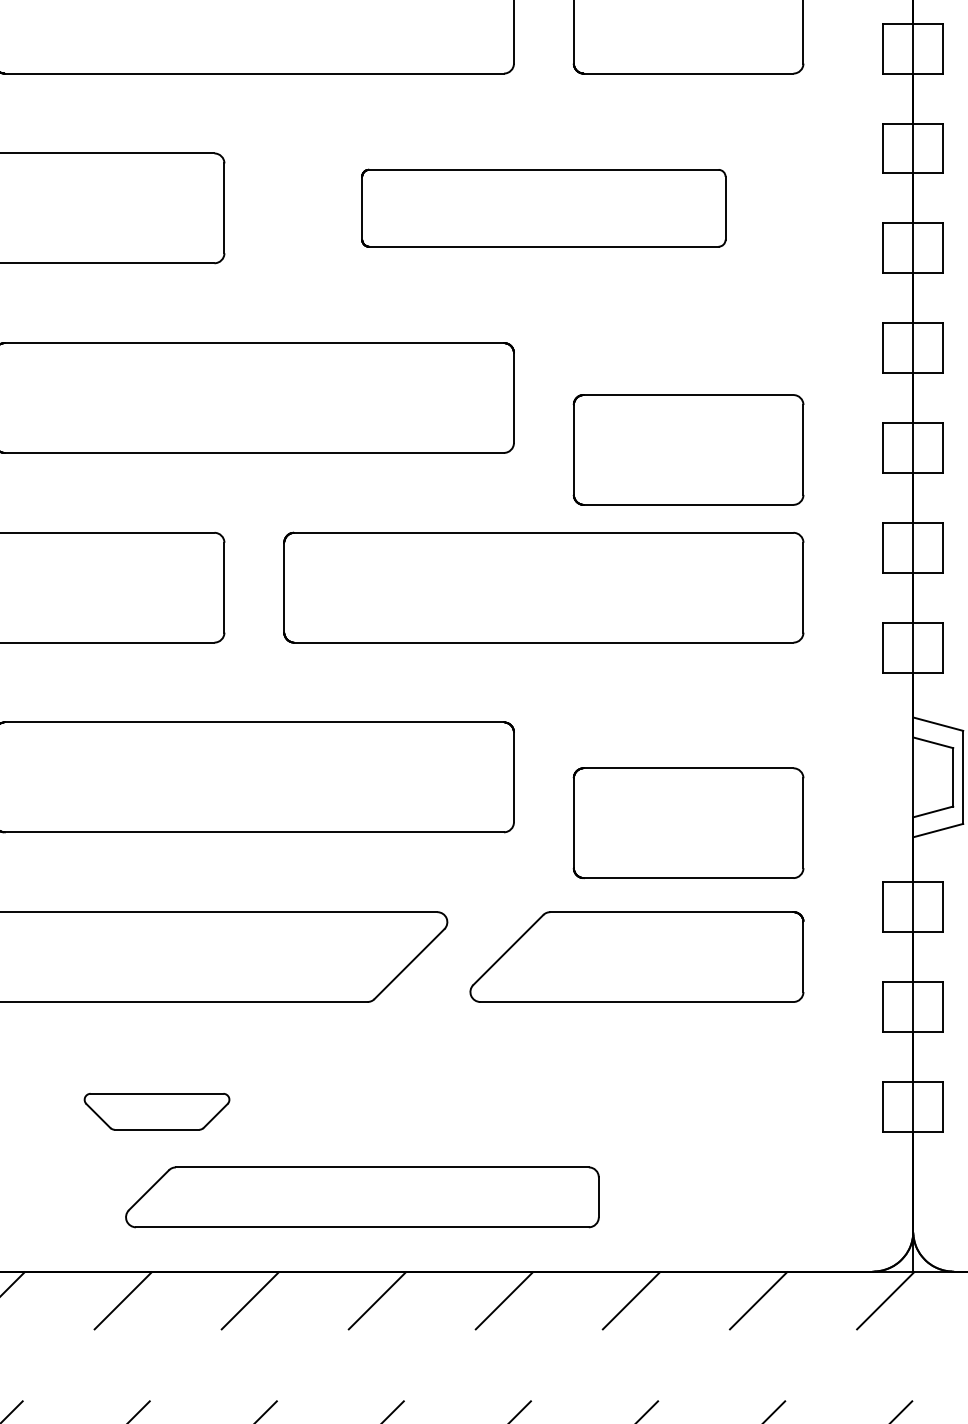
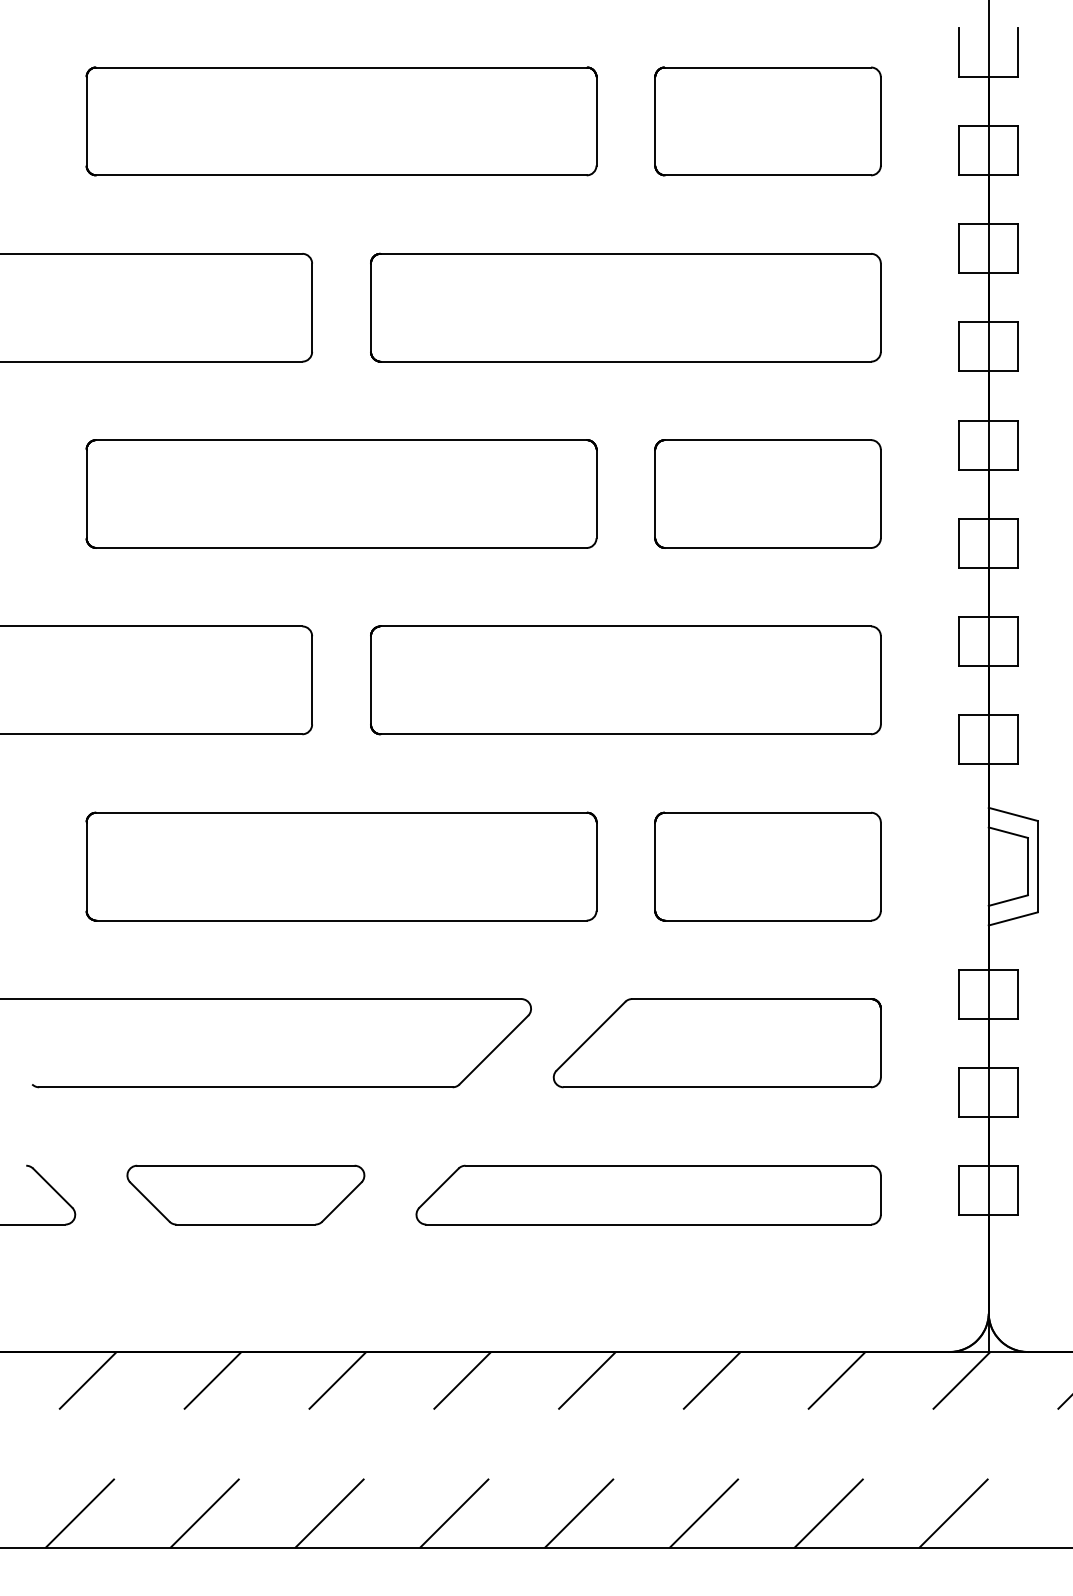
part: (543, 208) -> (625, 307), size x1.43
part: (688, 449) -> (767, 493), moved
part: (688, 823) -> (767, 866), moved
part: (156, 1111) -> (245, 1194), size x1.67
part: (362, 1196) -> (648, 1194), moved

